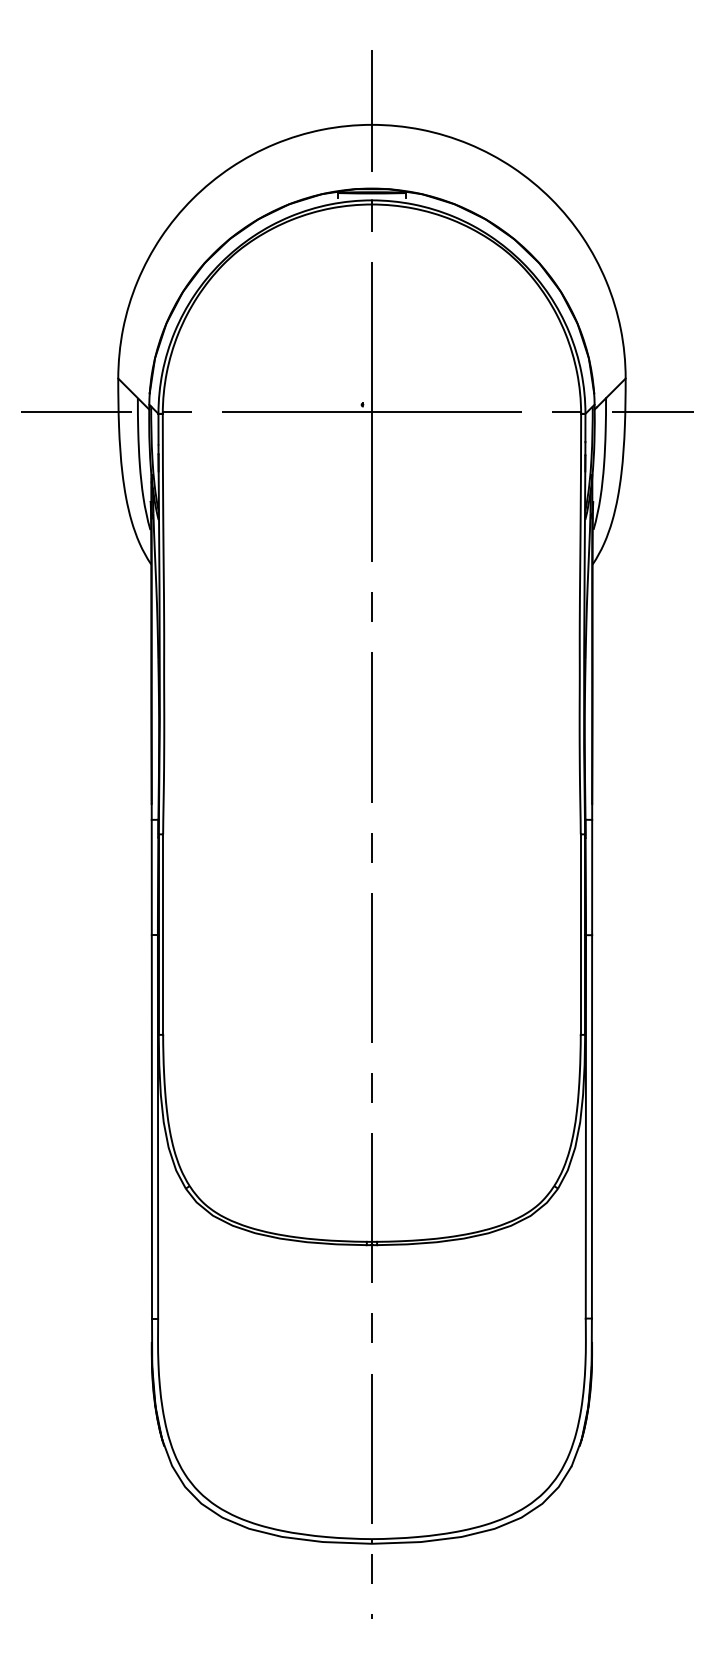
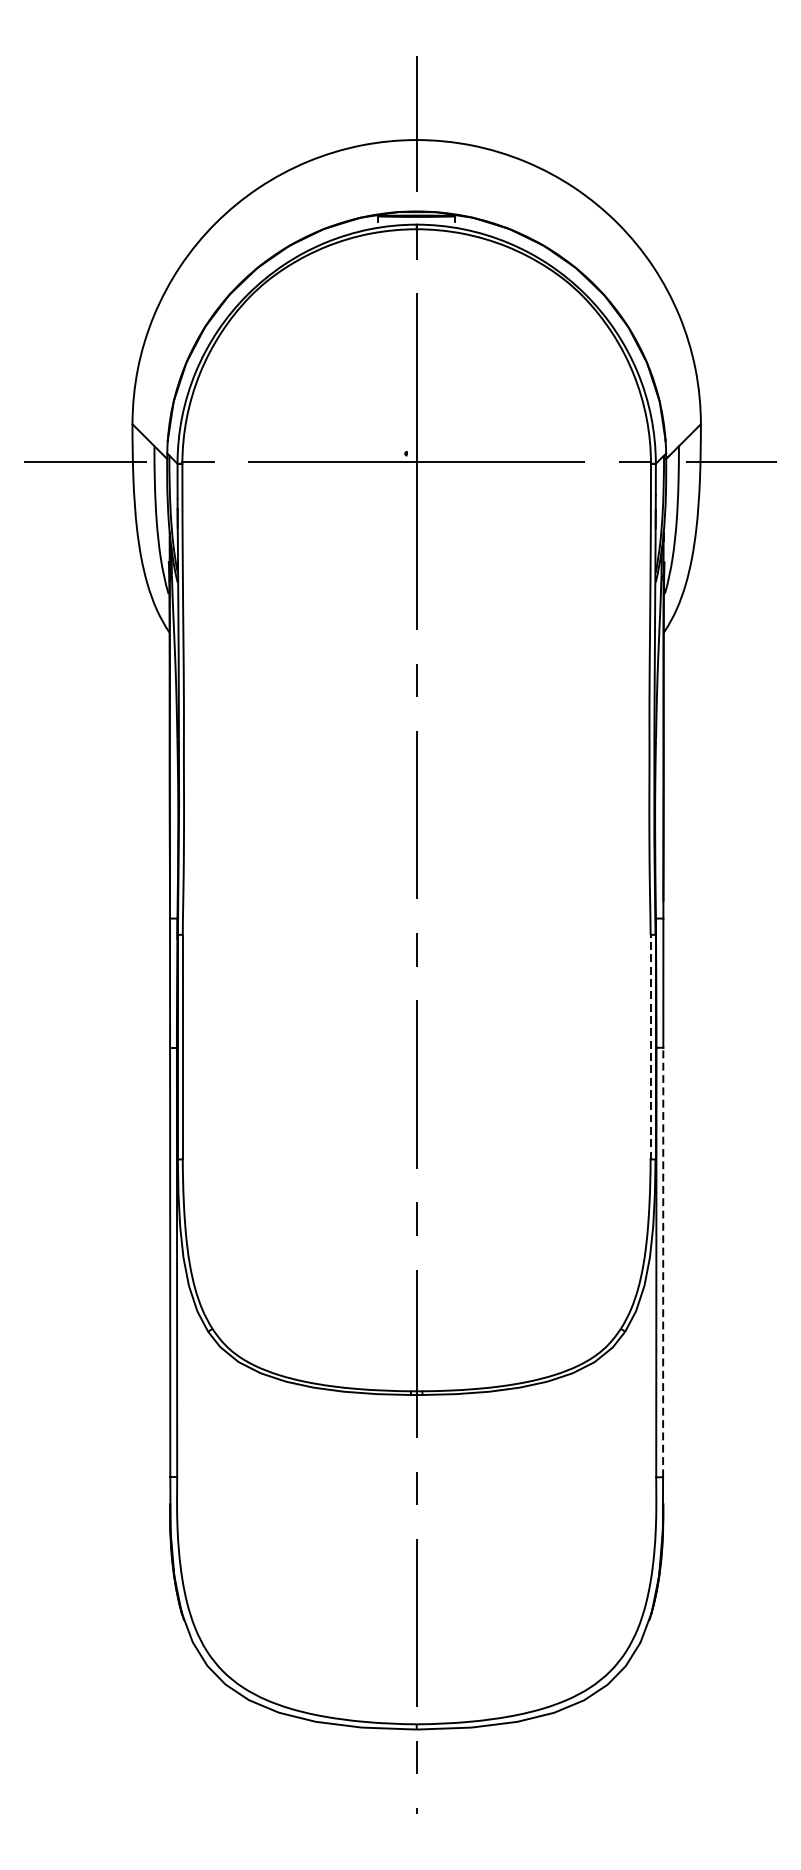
line: (580, 934) -> (650, 1047), solid -> dashed
line: (592, 1126) -> (663, 1262), solid -> dashed

